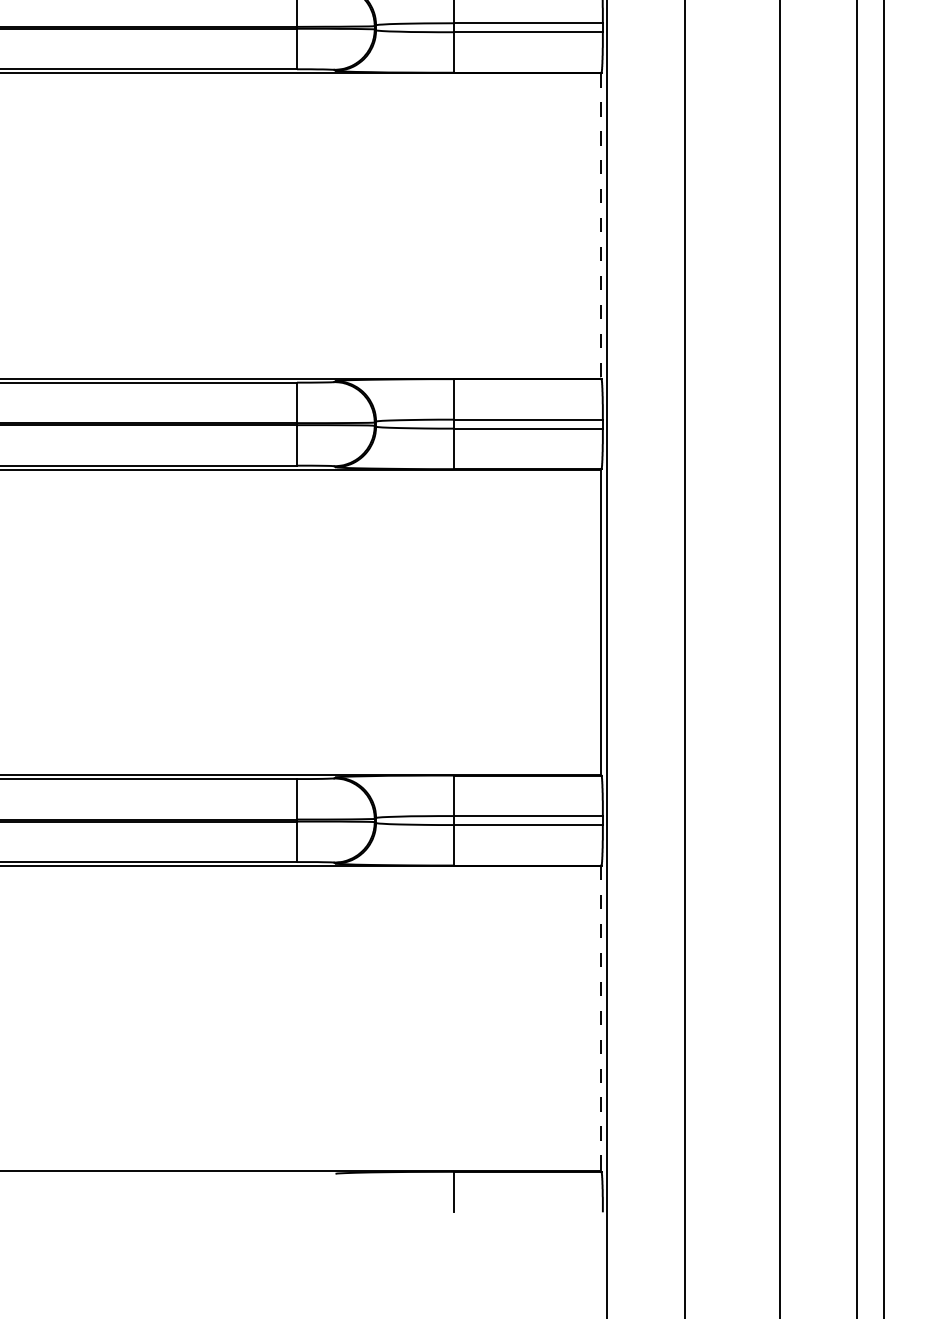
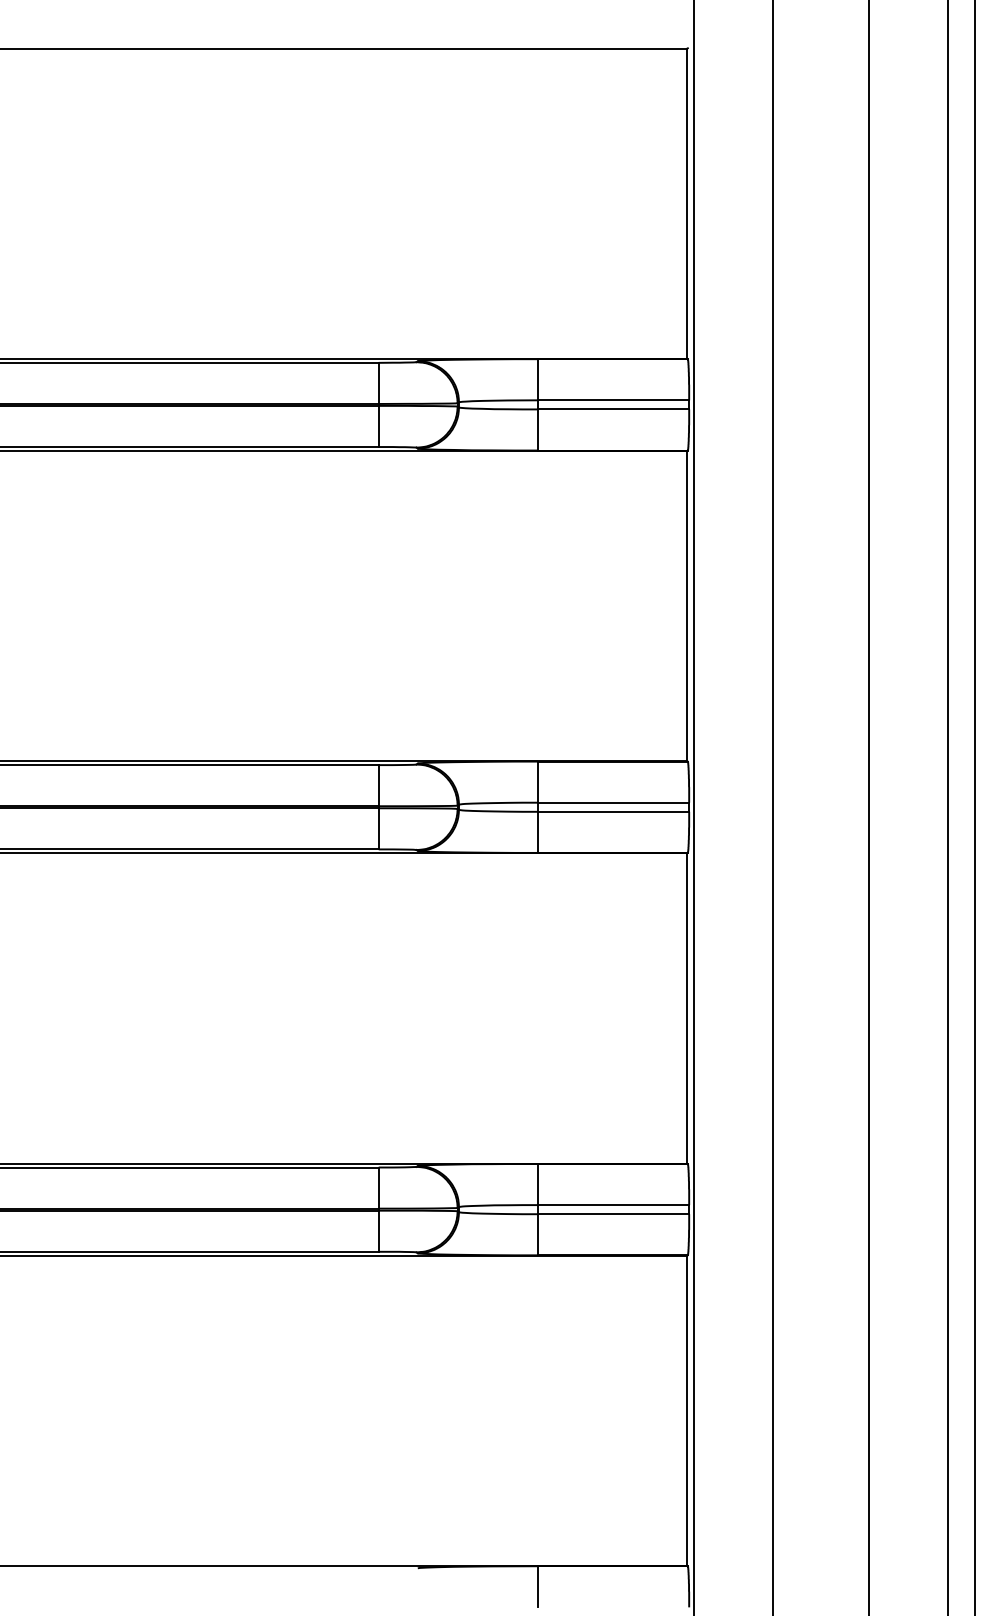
line: (600, 226) -> (686, 606), dashed -> solid
line: (600, 1019) -> (686, 1411), dashed -> solid

